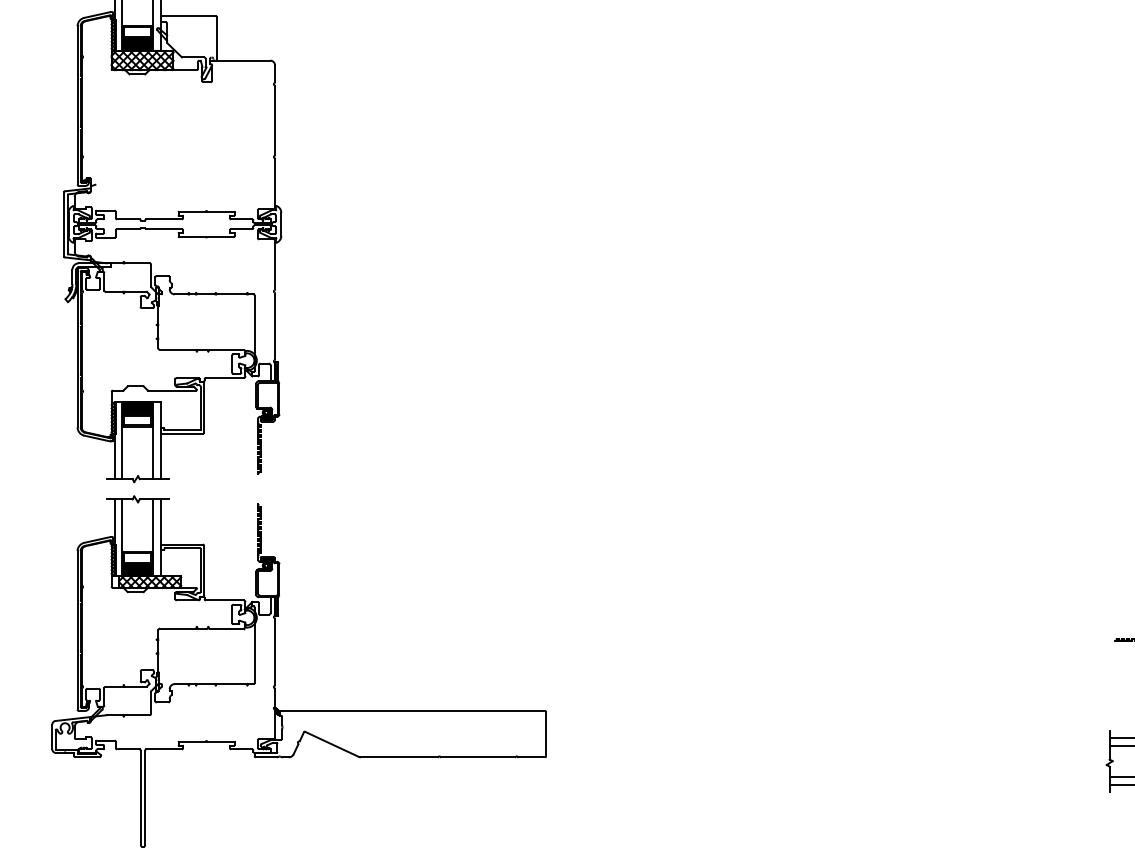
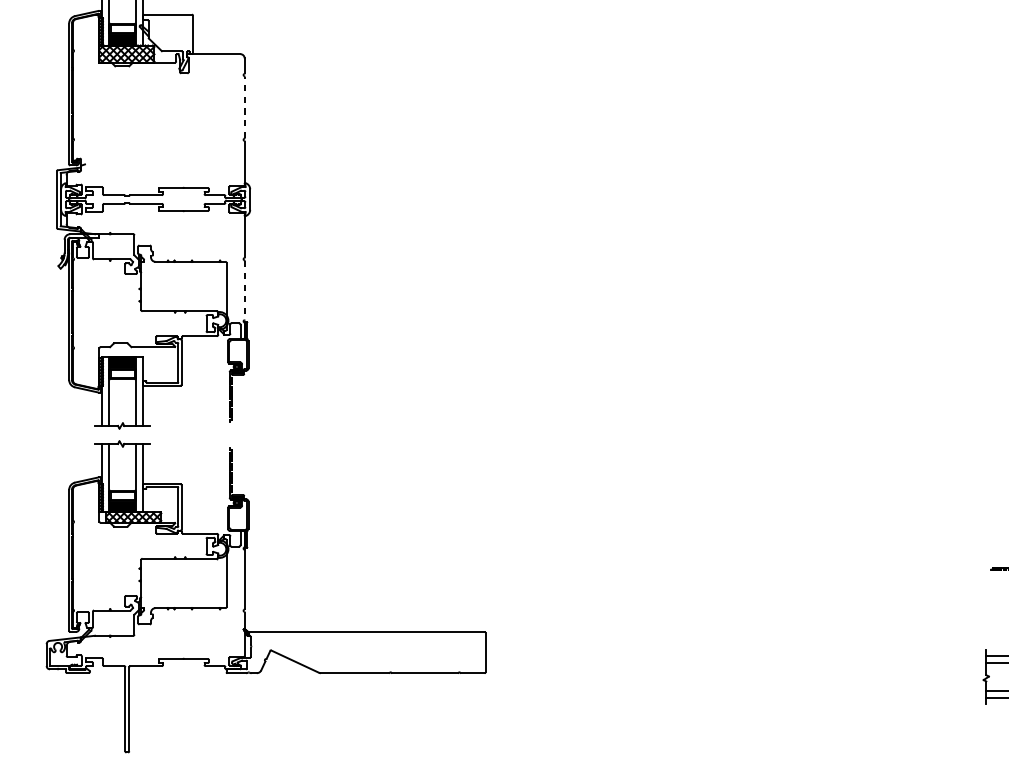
line: (275, 120) -> (245, 107), solid -> dashed
line: (275, 326) -> (245, 290), solid -> dashed

